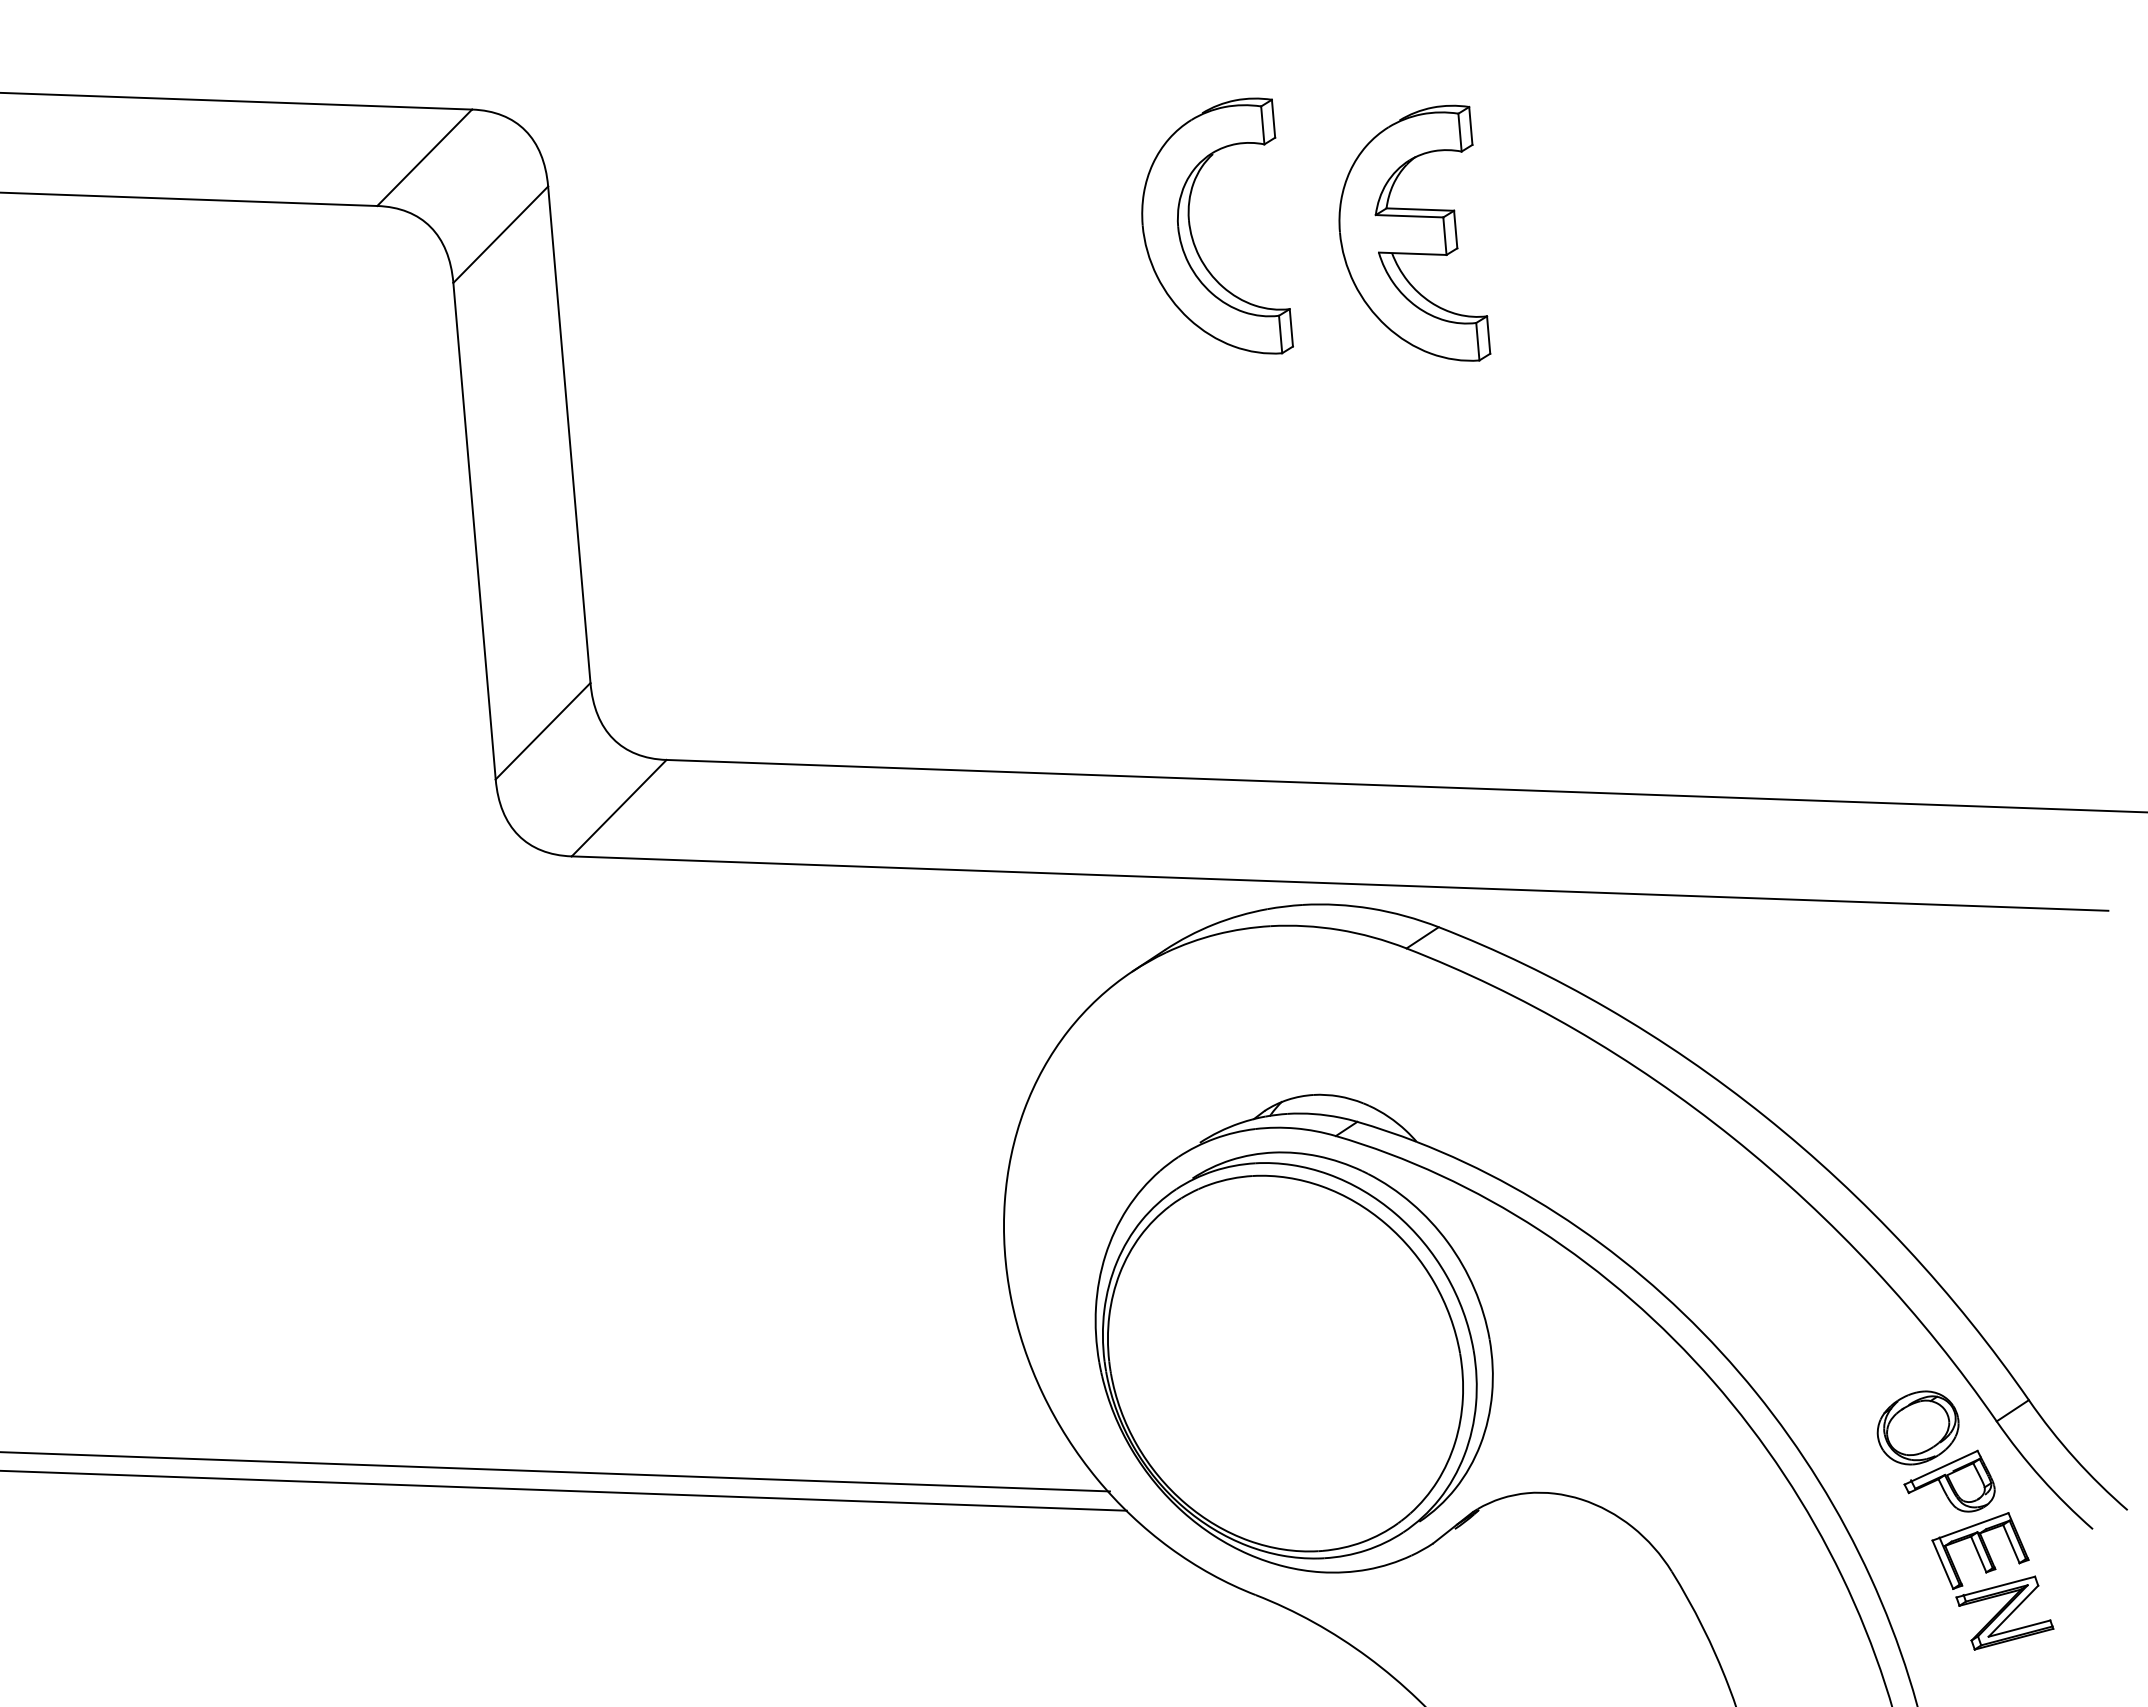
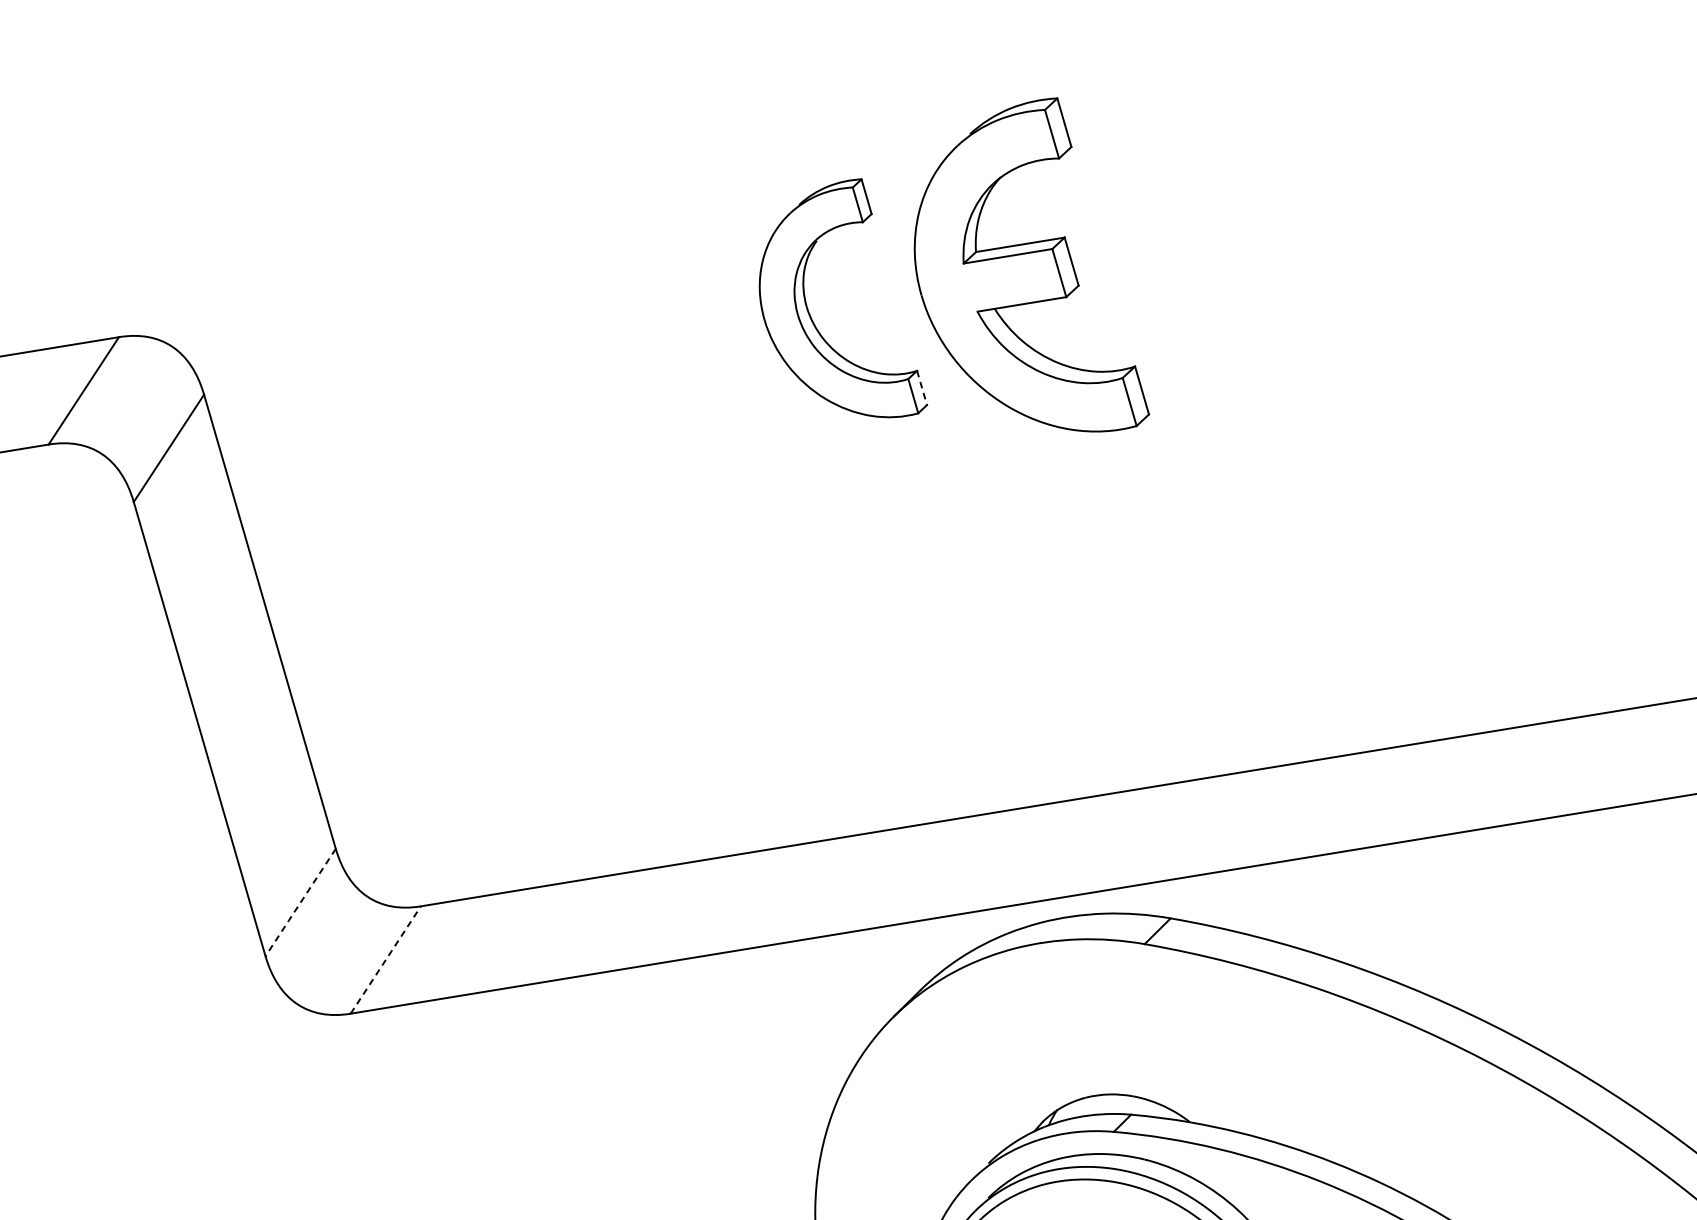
part: (1414, 232) -> (1018, 276), size x1.4
line: (1291, 327) -> (922, 387), solid -> dashed
line: (543, 731) -> (301, 902), solid -> dashed
line: (619, 808) -> (386, 960), solid -> dashed

